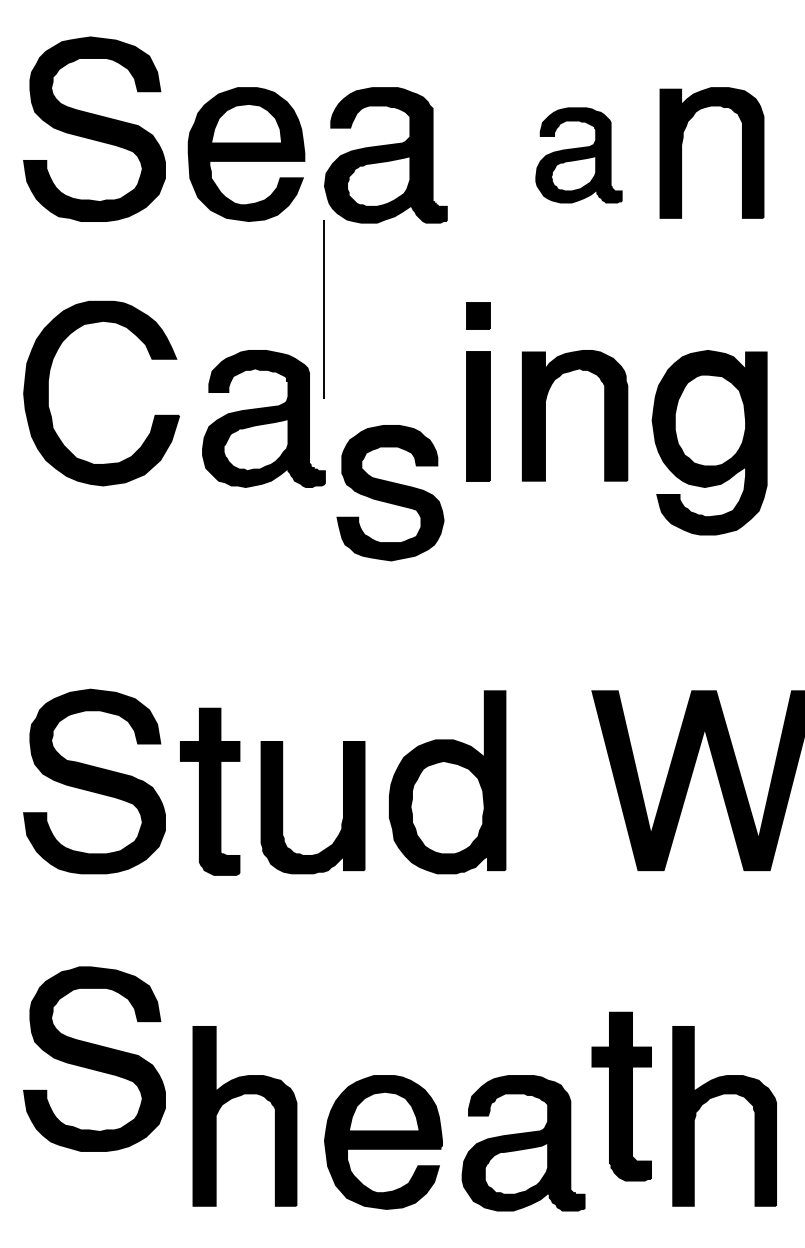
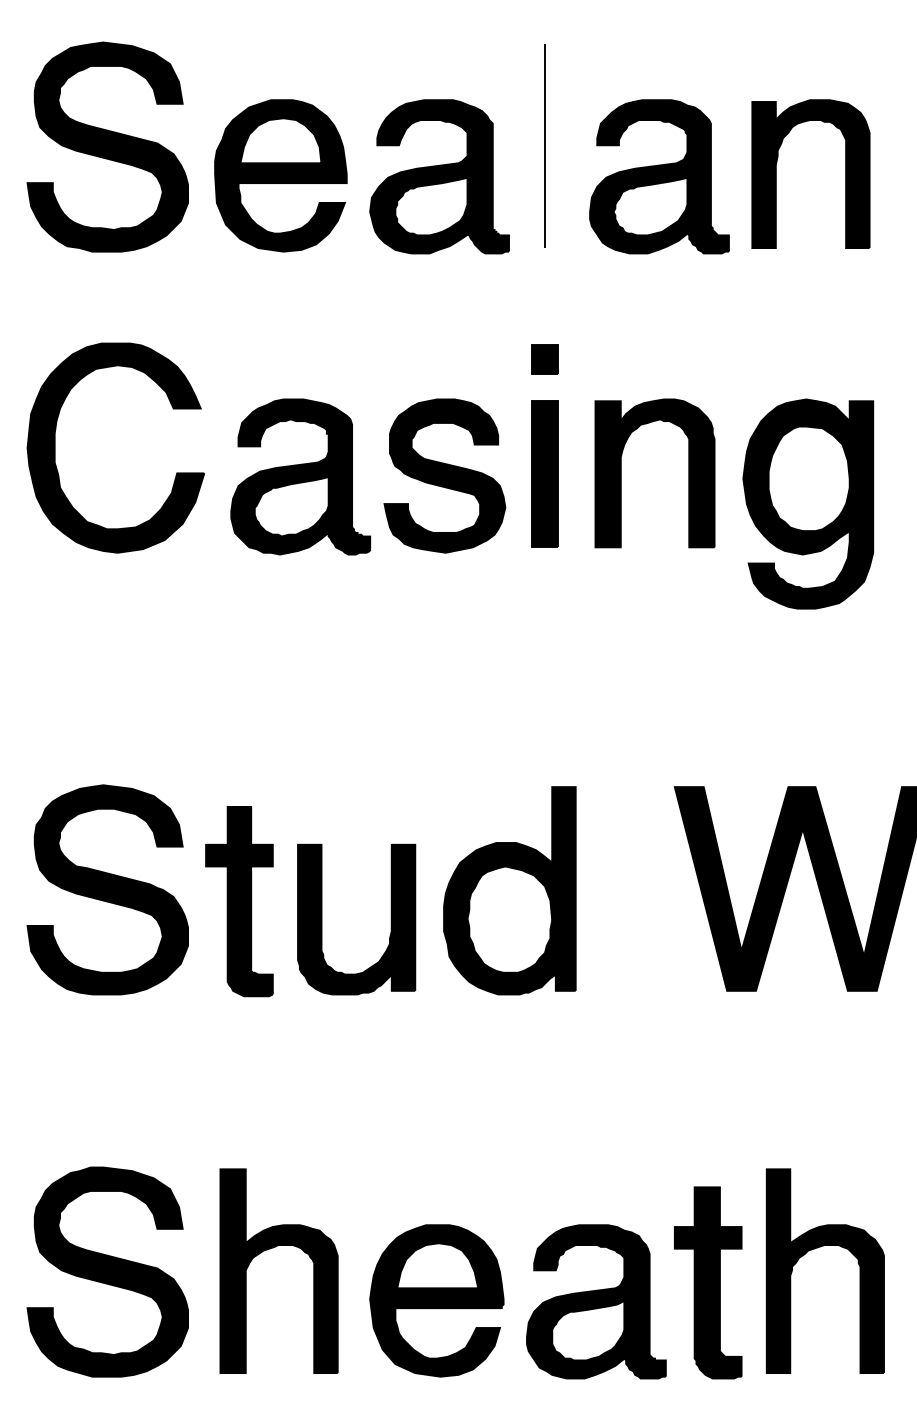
part: (578, 155) -> (658, 176), size x1.43
line: (323, 309) -> (543, 146), moved
part: (390, 493) -> (444, 476), moved
part: (94, 1058) -> (107, 1271), moved
part: (621, 1096) -> (707, 1282), moved

